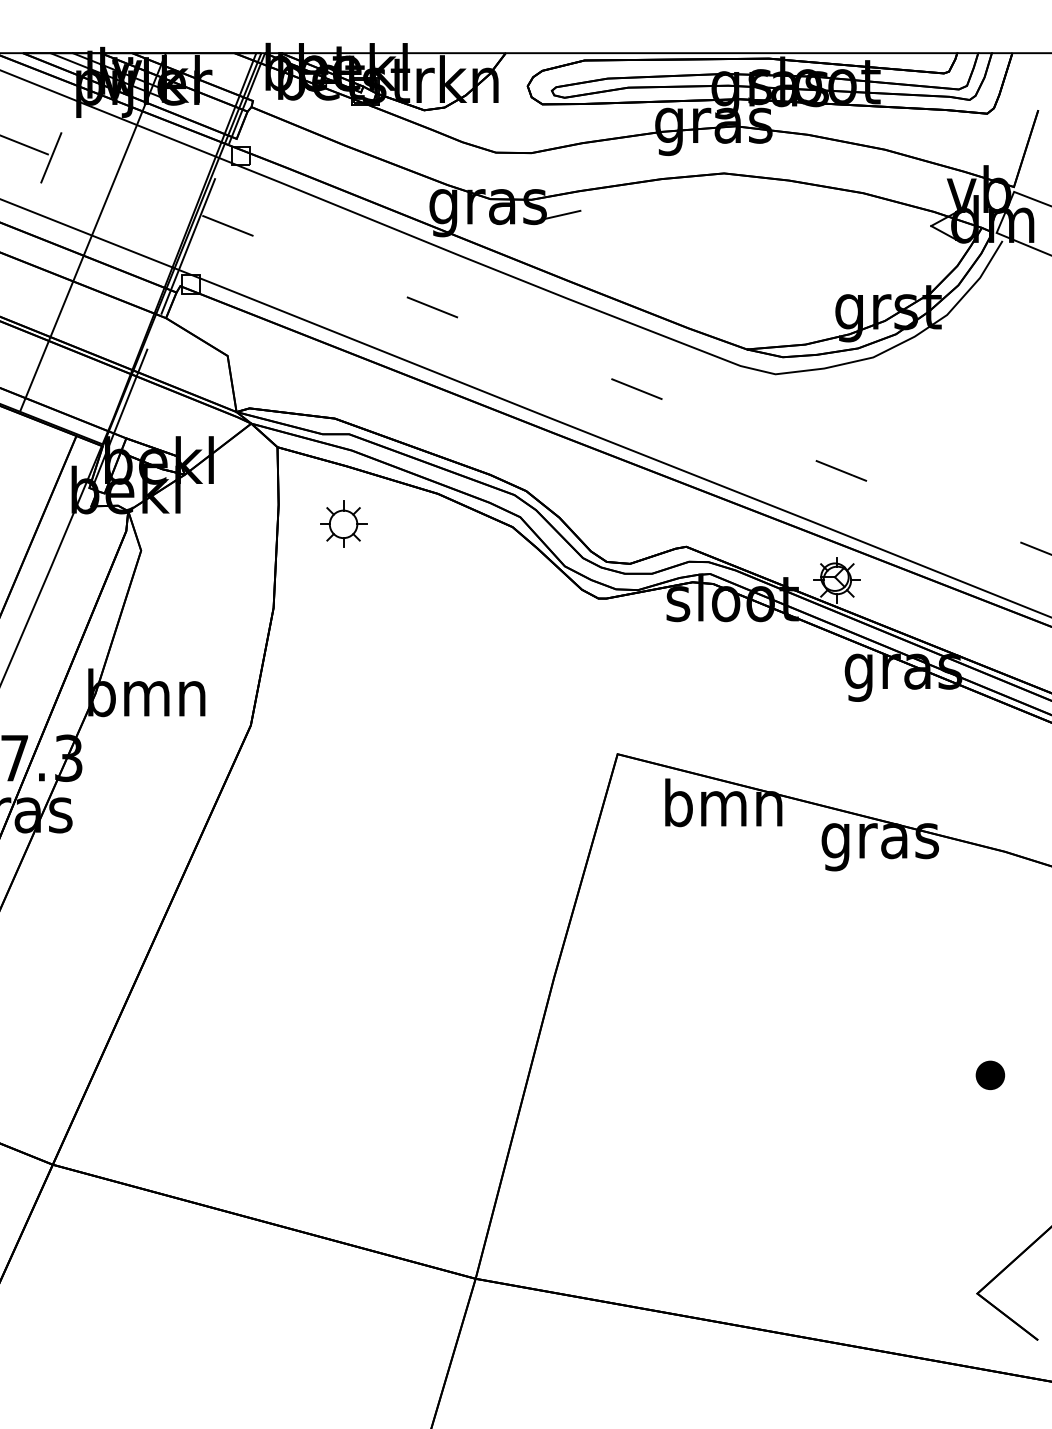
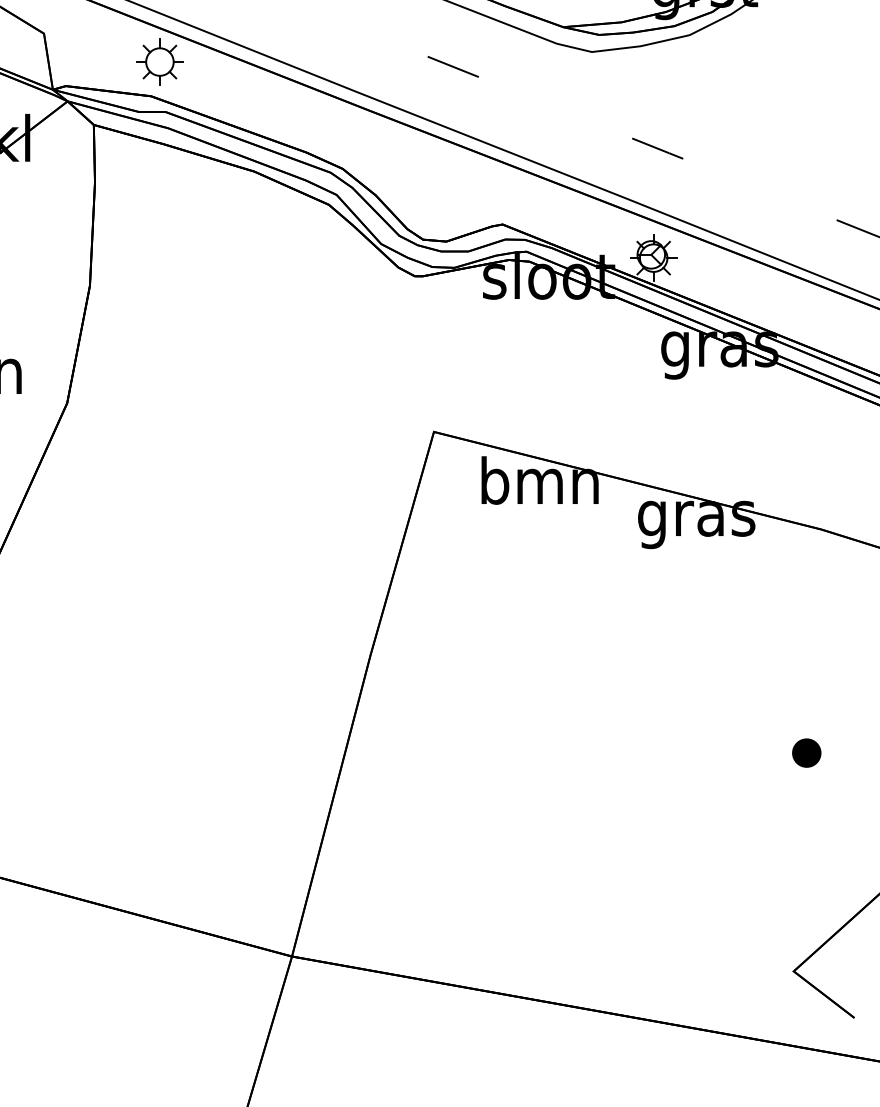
part: (343, 523) -> (159, 61), moved

